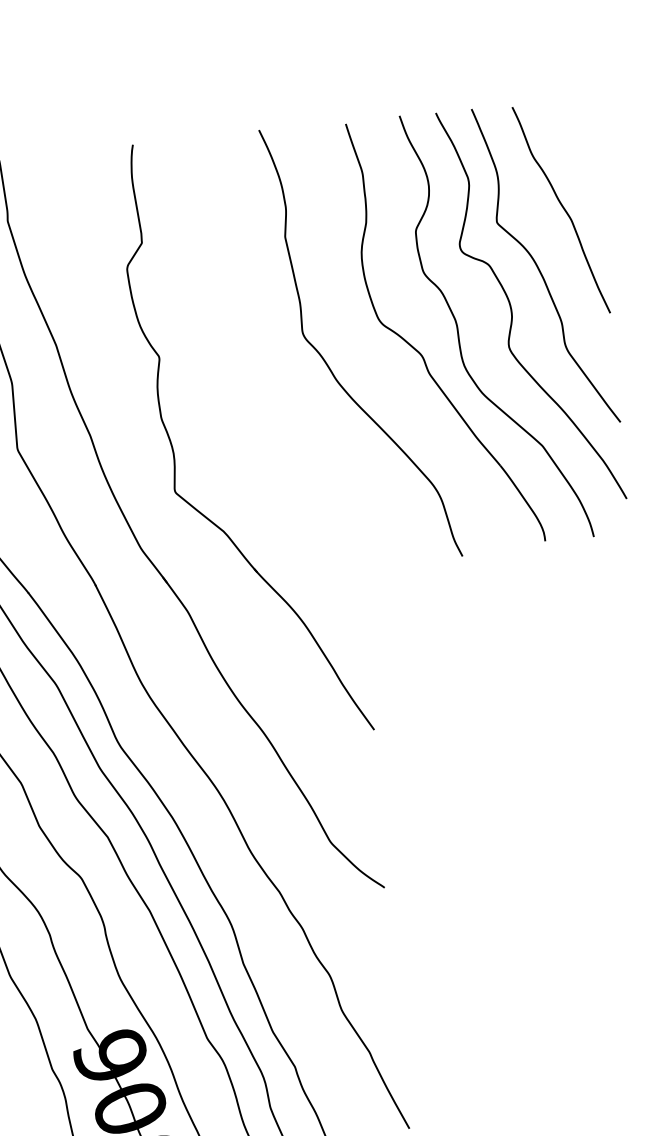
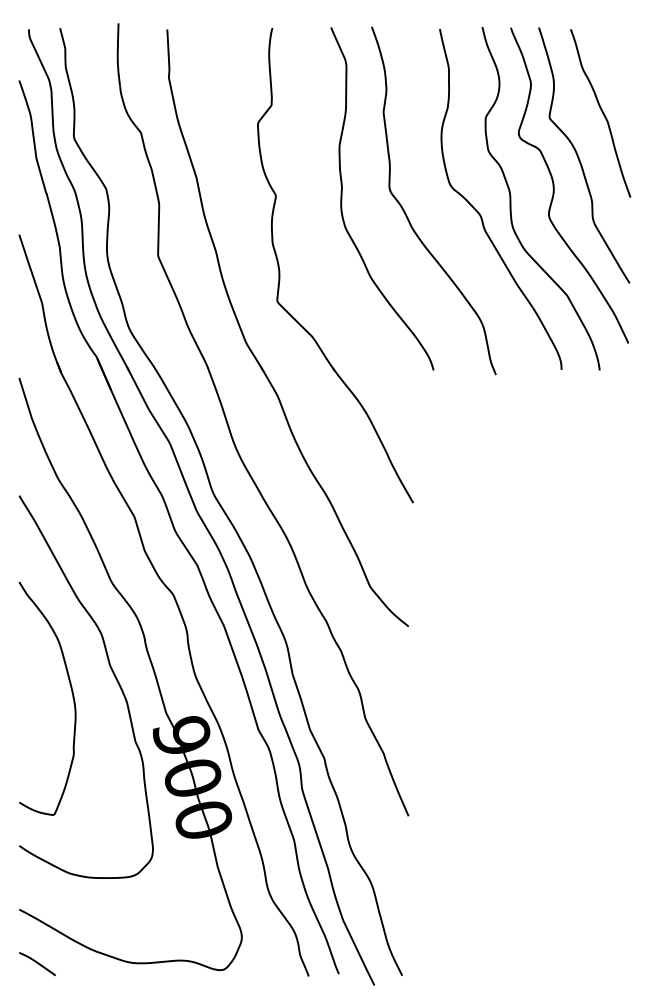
curve: (244, 352) -> (342, 198), added

